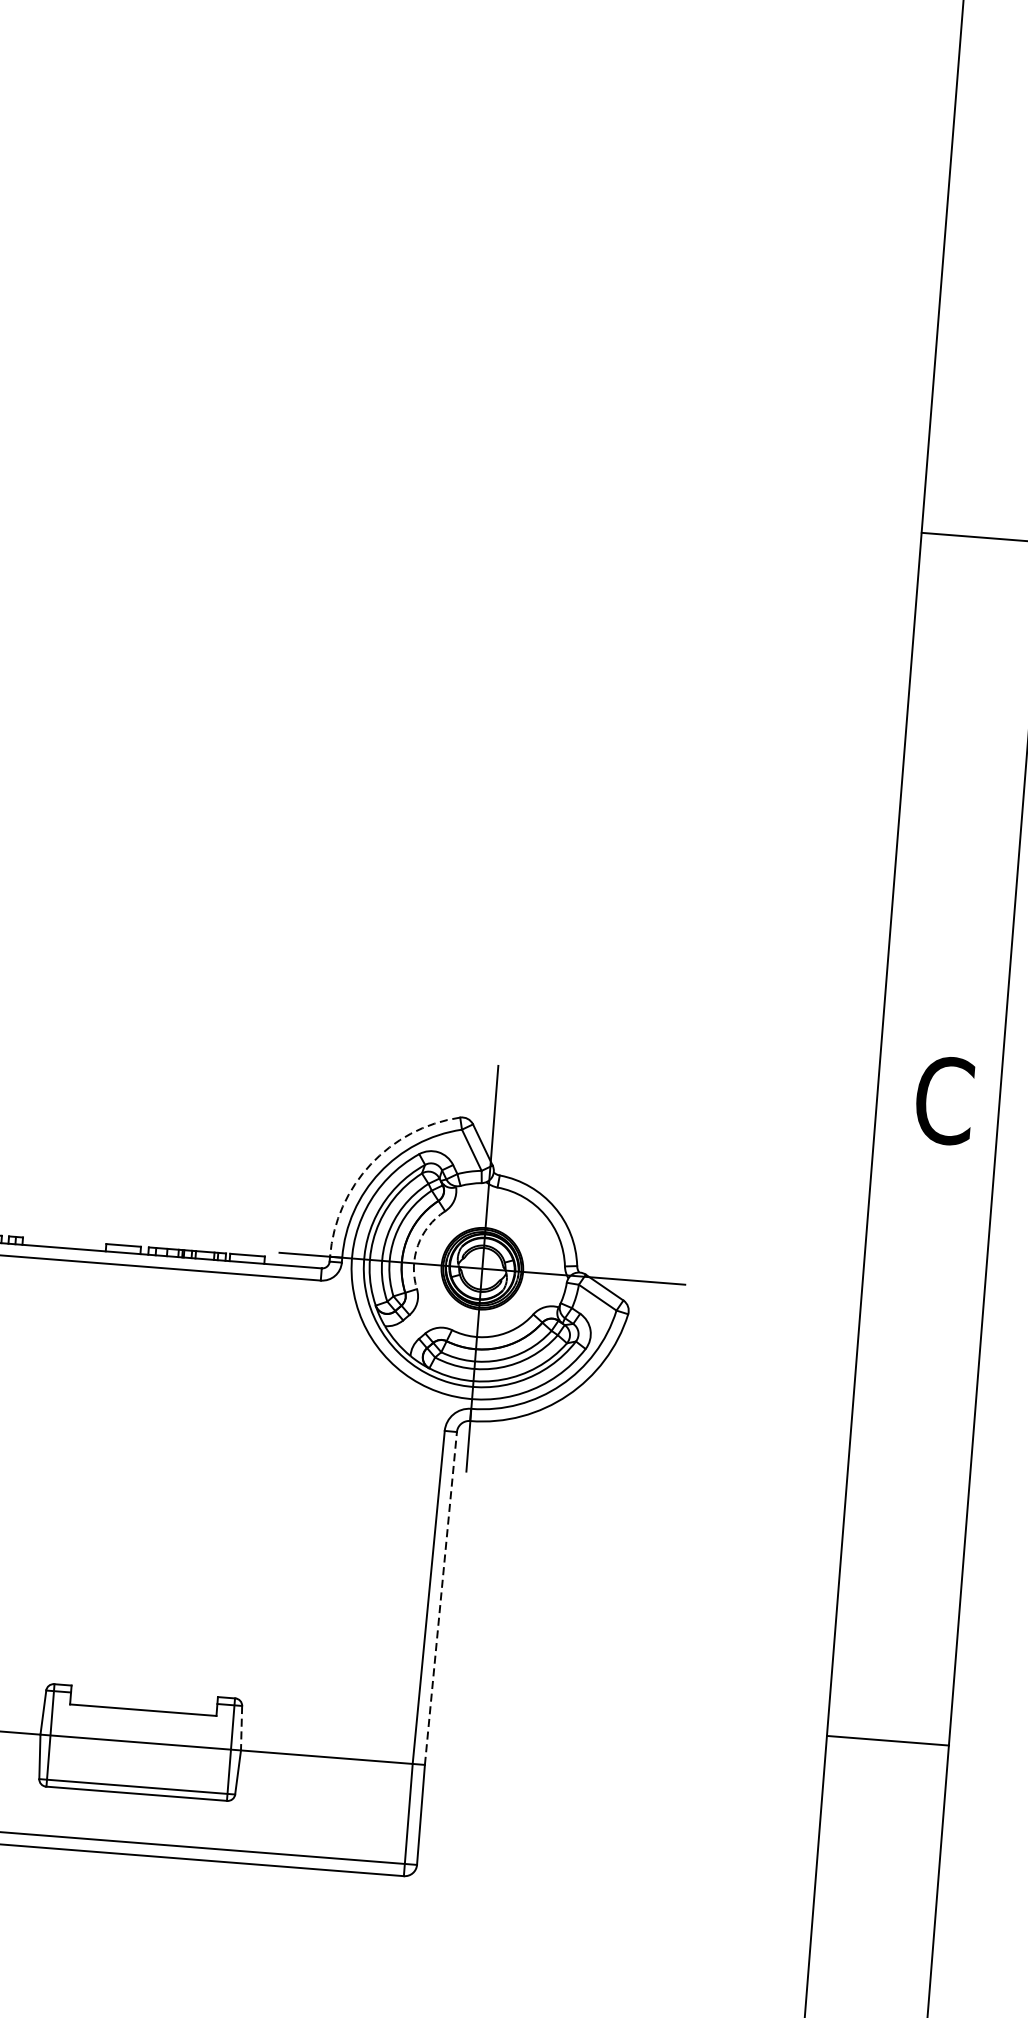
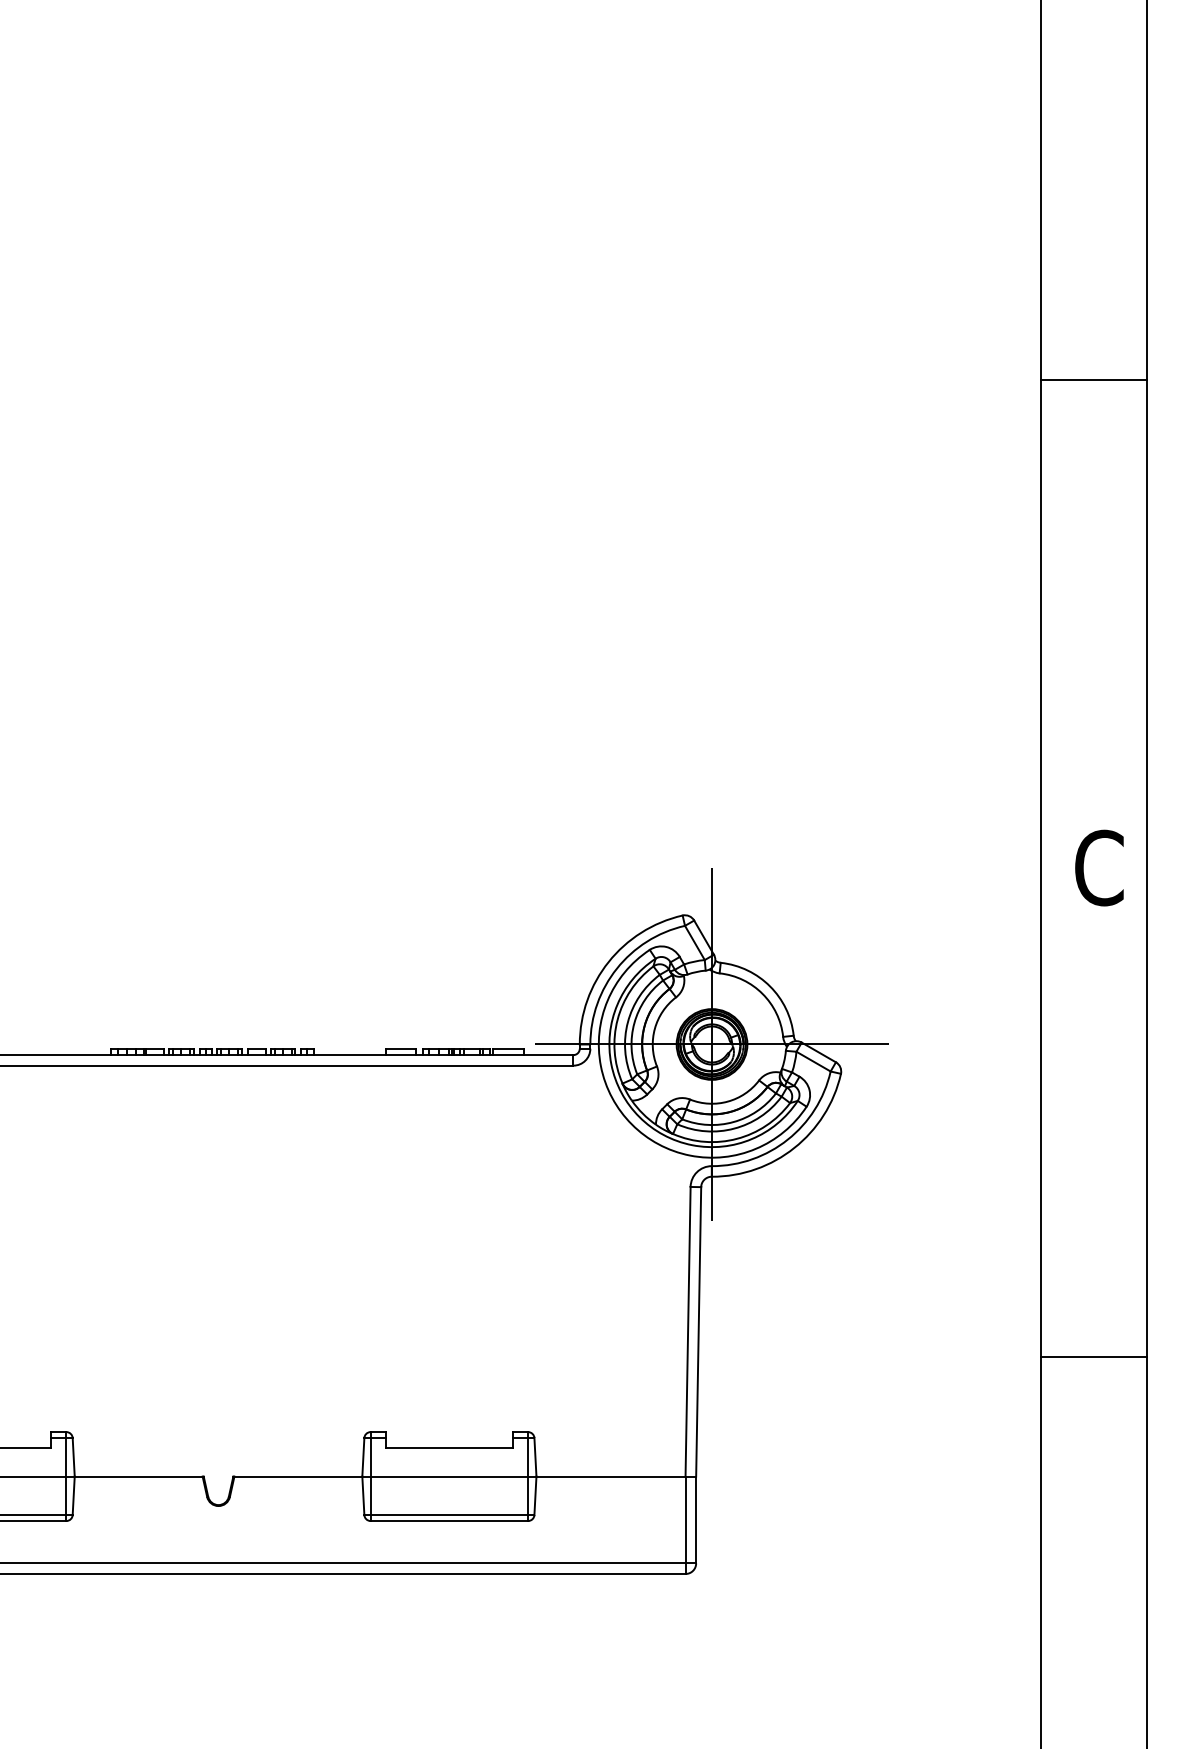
arc: (370, 1164) -> (608, 962), dashed -> solid
arc: (417, 1245) -> (654, 1028), dashed -> solid
line: (440, 1598) -> (698, 1331), dashed -> solid
line: (241, 1728) -> (535, 1457), dashed -> solid
line: (888, 1741) -> (1094, 1357), moved

